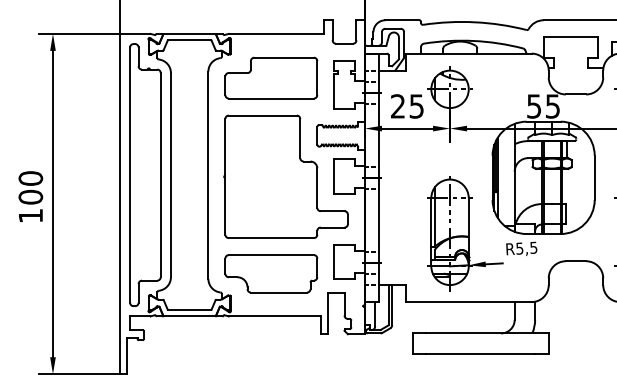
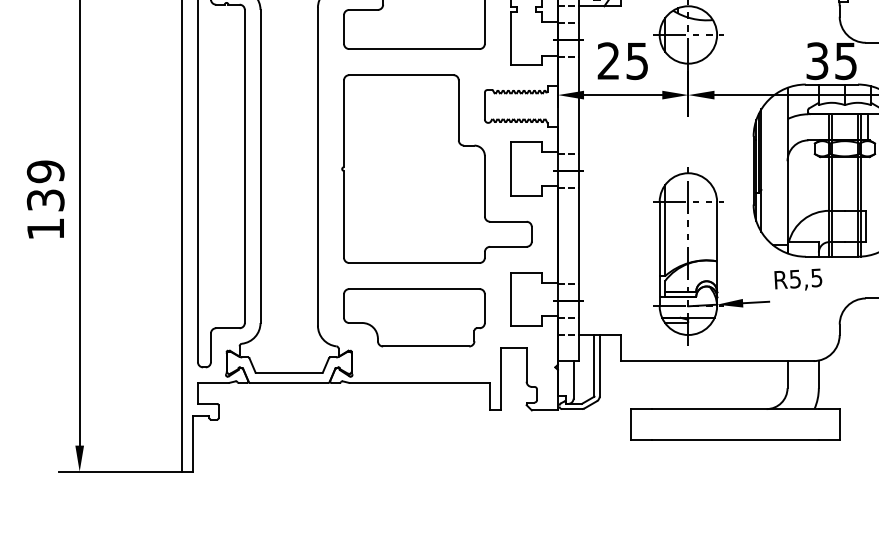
text: (534, 106) -> (817, 61), 55 -> 35
text: (30, 187) -> (45, 185), 100 -> 139

